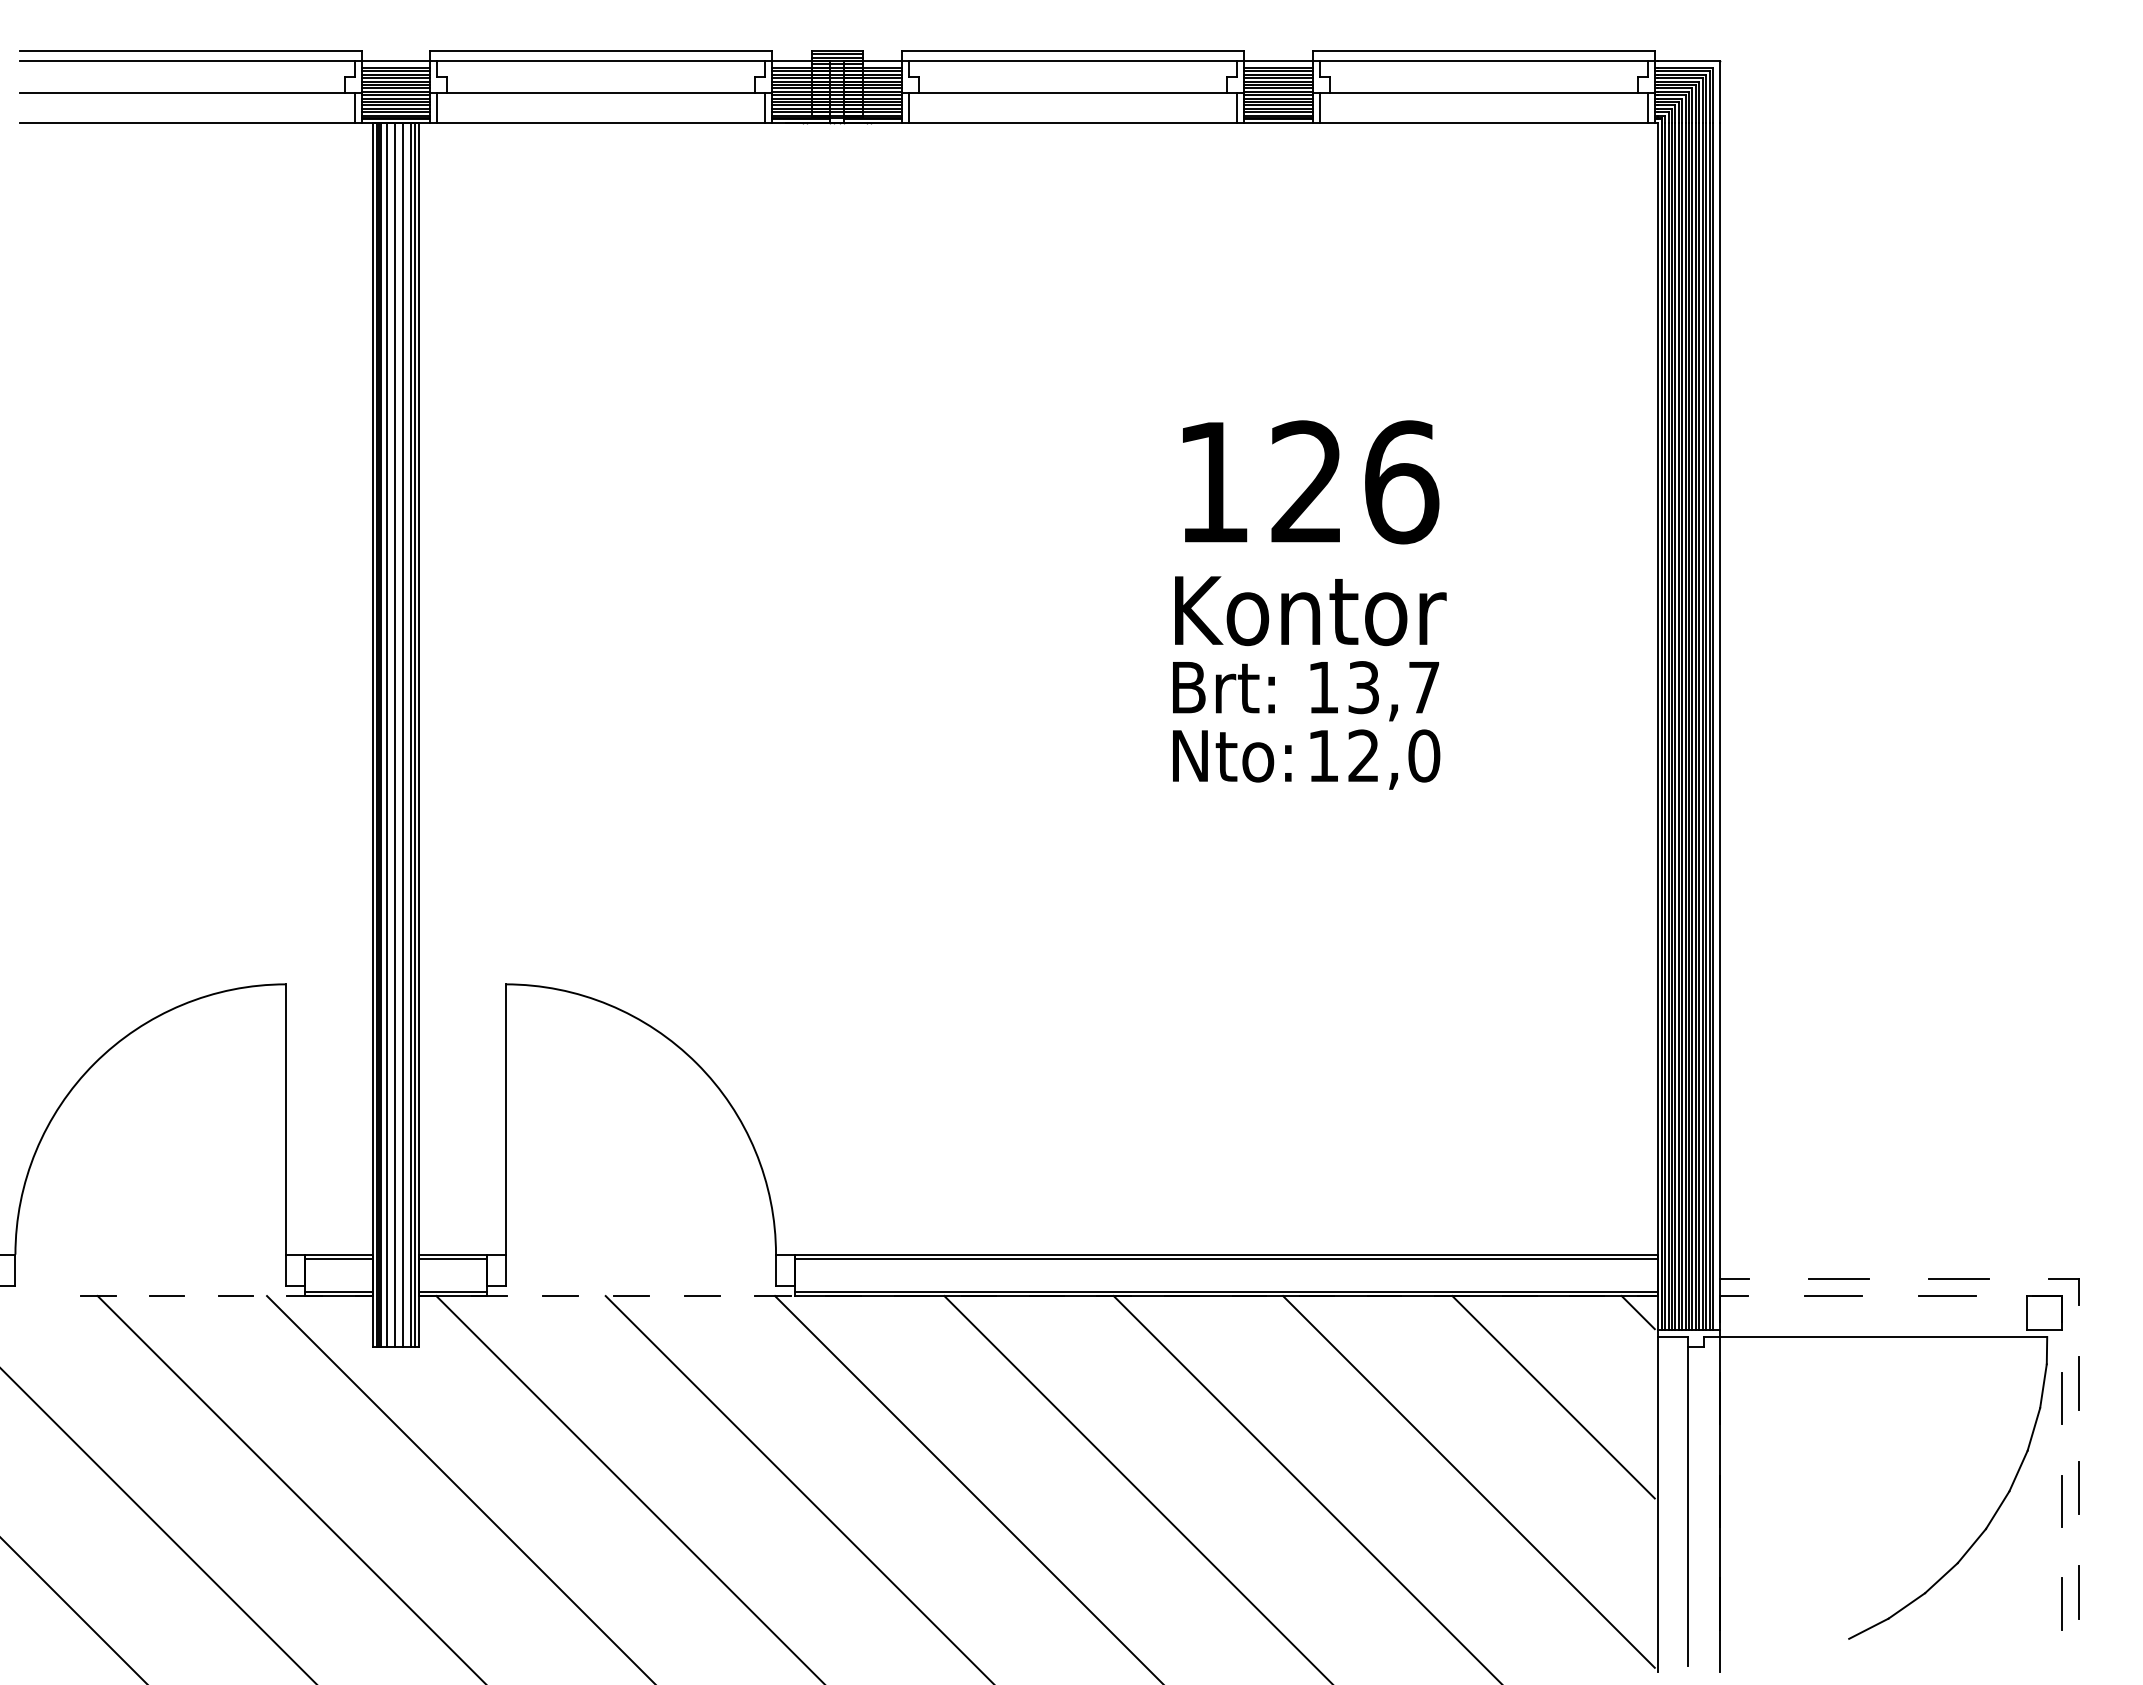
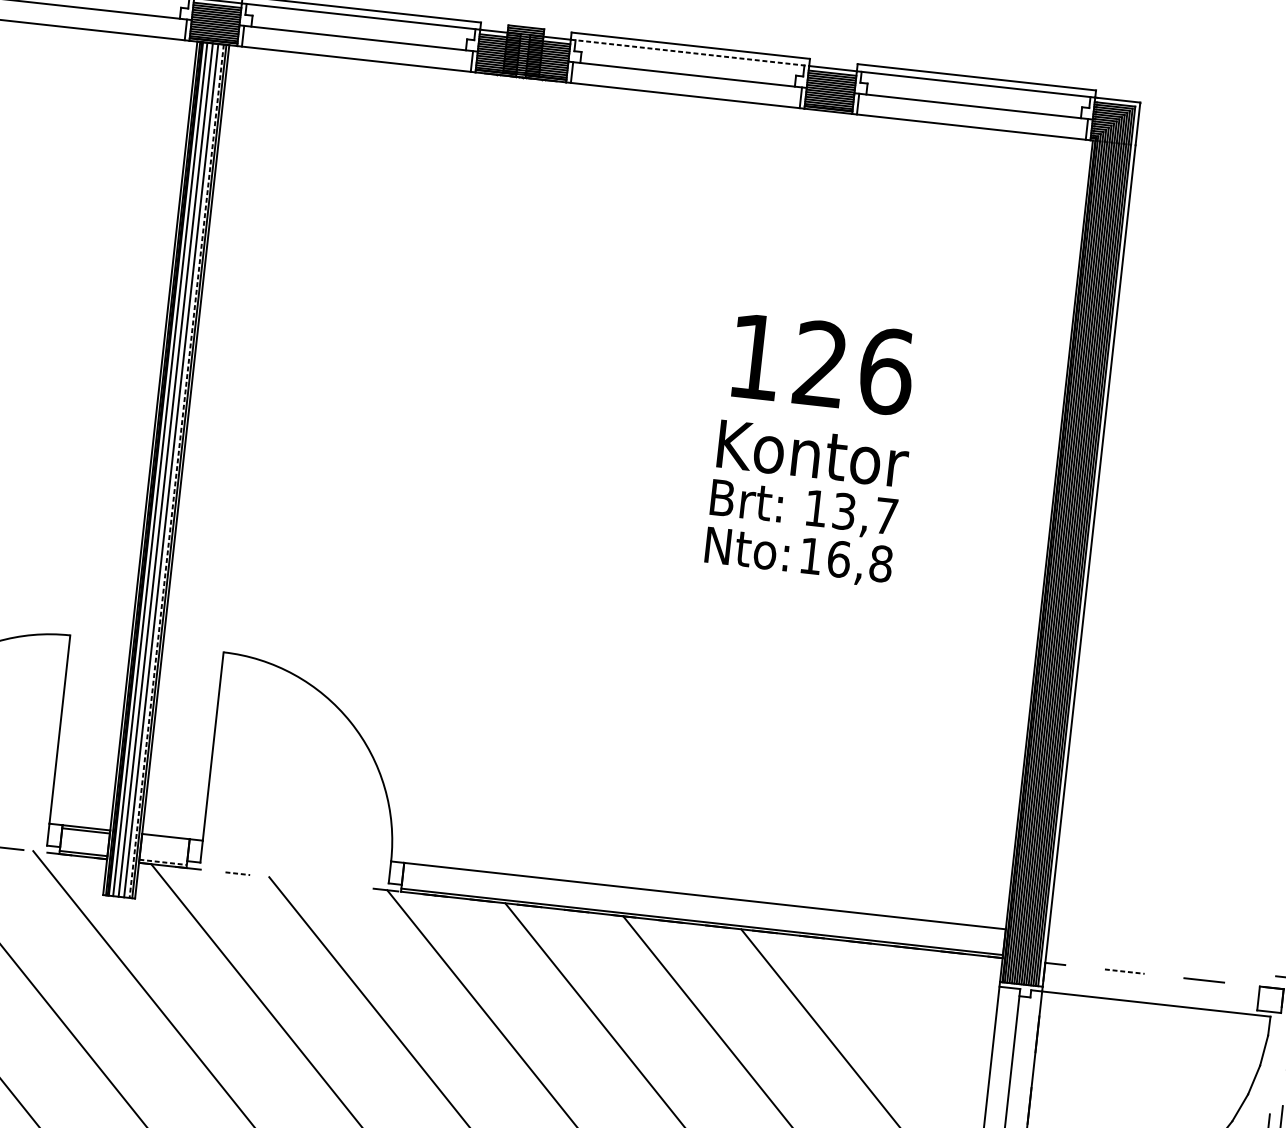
line: (1073, 61) -> (690, 53), solid -> dashed
line: (410, 735) -> (176, 471), solid -> dashed
text: (1394, 755) -> (860, 561), 12,0 -> 16,8
line: (452, 1259) -> (165, 839), removed
line: (1226, 1259) -> (704, 899), removed
line: (1734, 1278) -> (1057, 951), removed
line: (1839, 1278) -> (1130, 959), removed
line: (1958, 1278) -> (1213, 969), removed
line: (453, 1291) -> (163, 862), solid -> dashed
line: (560, 1296) -> (237, 874), solid -> dashed
line: (631, 1296) -> (287, 879), removed
line: (702, 1296) -> (336, 884), removed
line: (1833, 1296) -> (1124, 971), solid -> dashed
line: (1637, 1312) -> (986, 968), removed
line: (1553, 1397) -> (921, 1020), removed
line: (2061, 1398) -> (1275, 1060), removed

